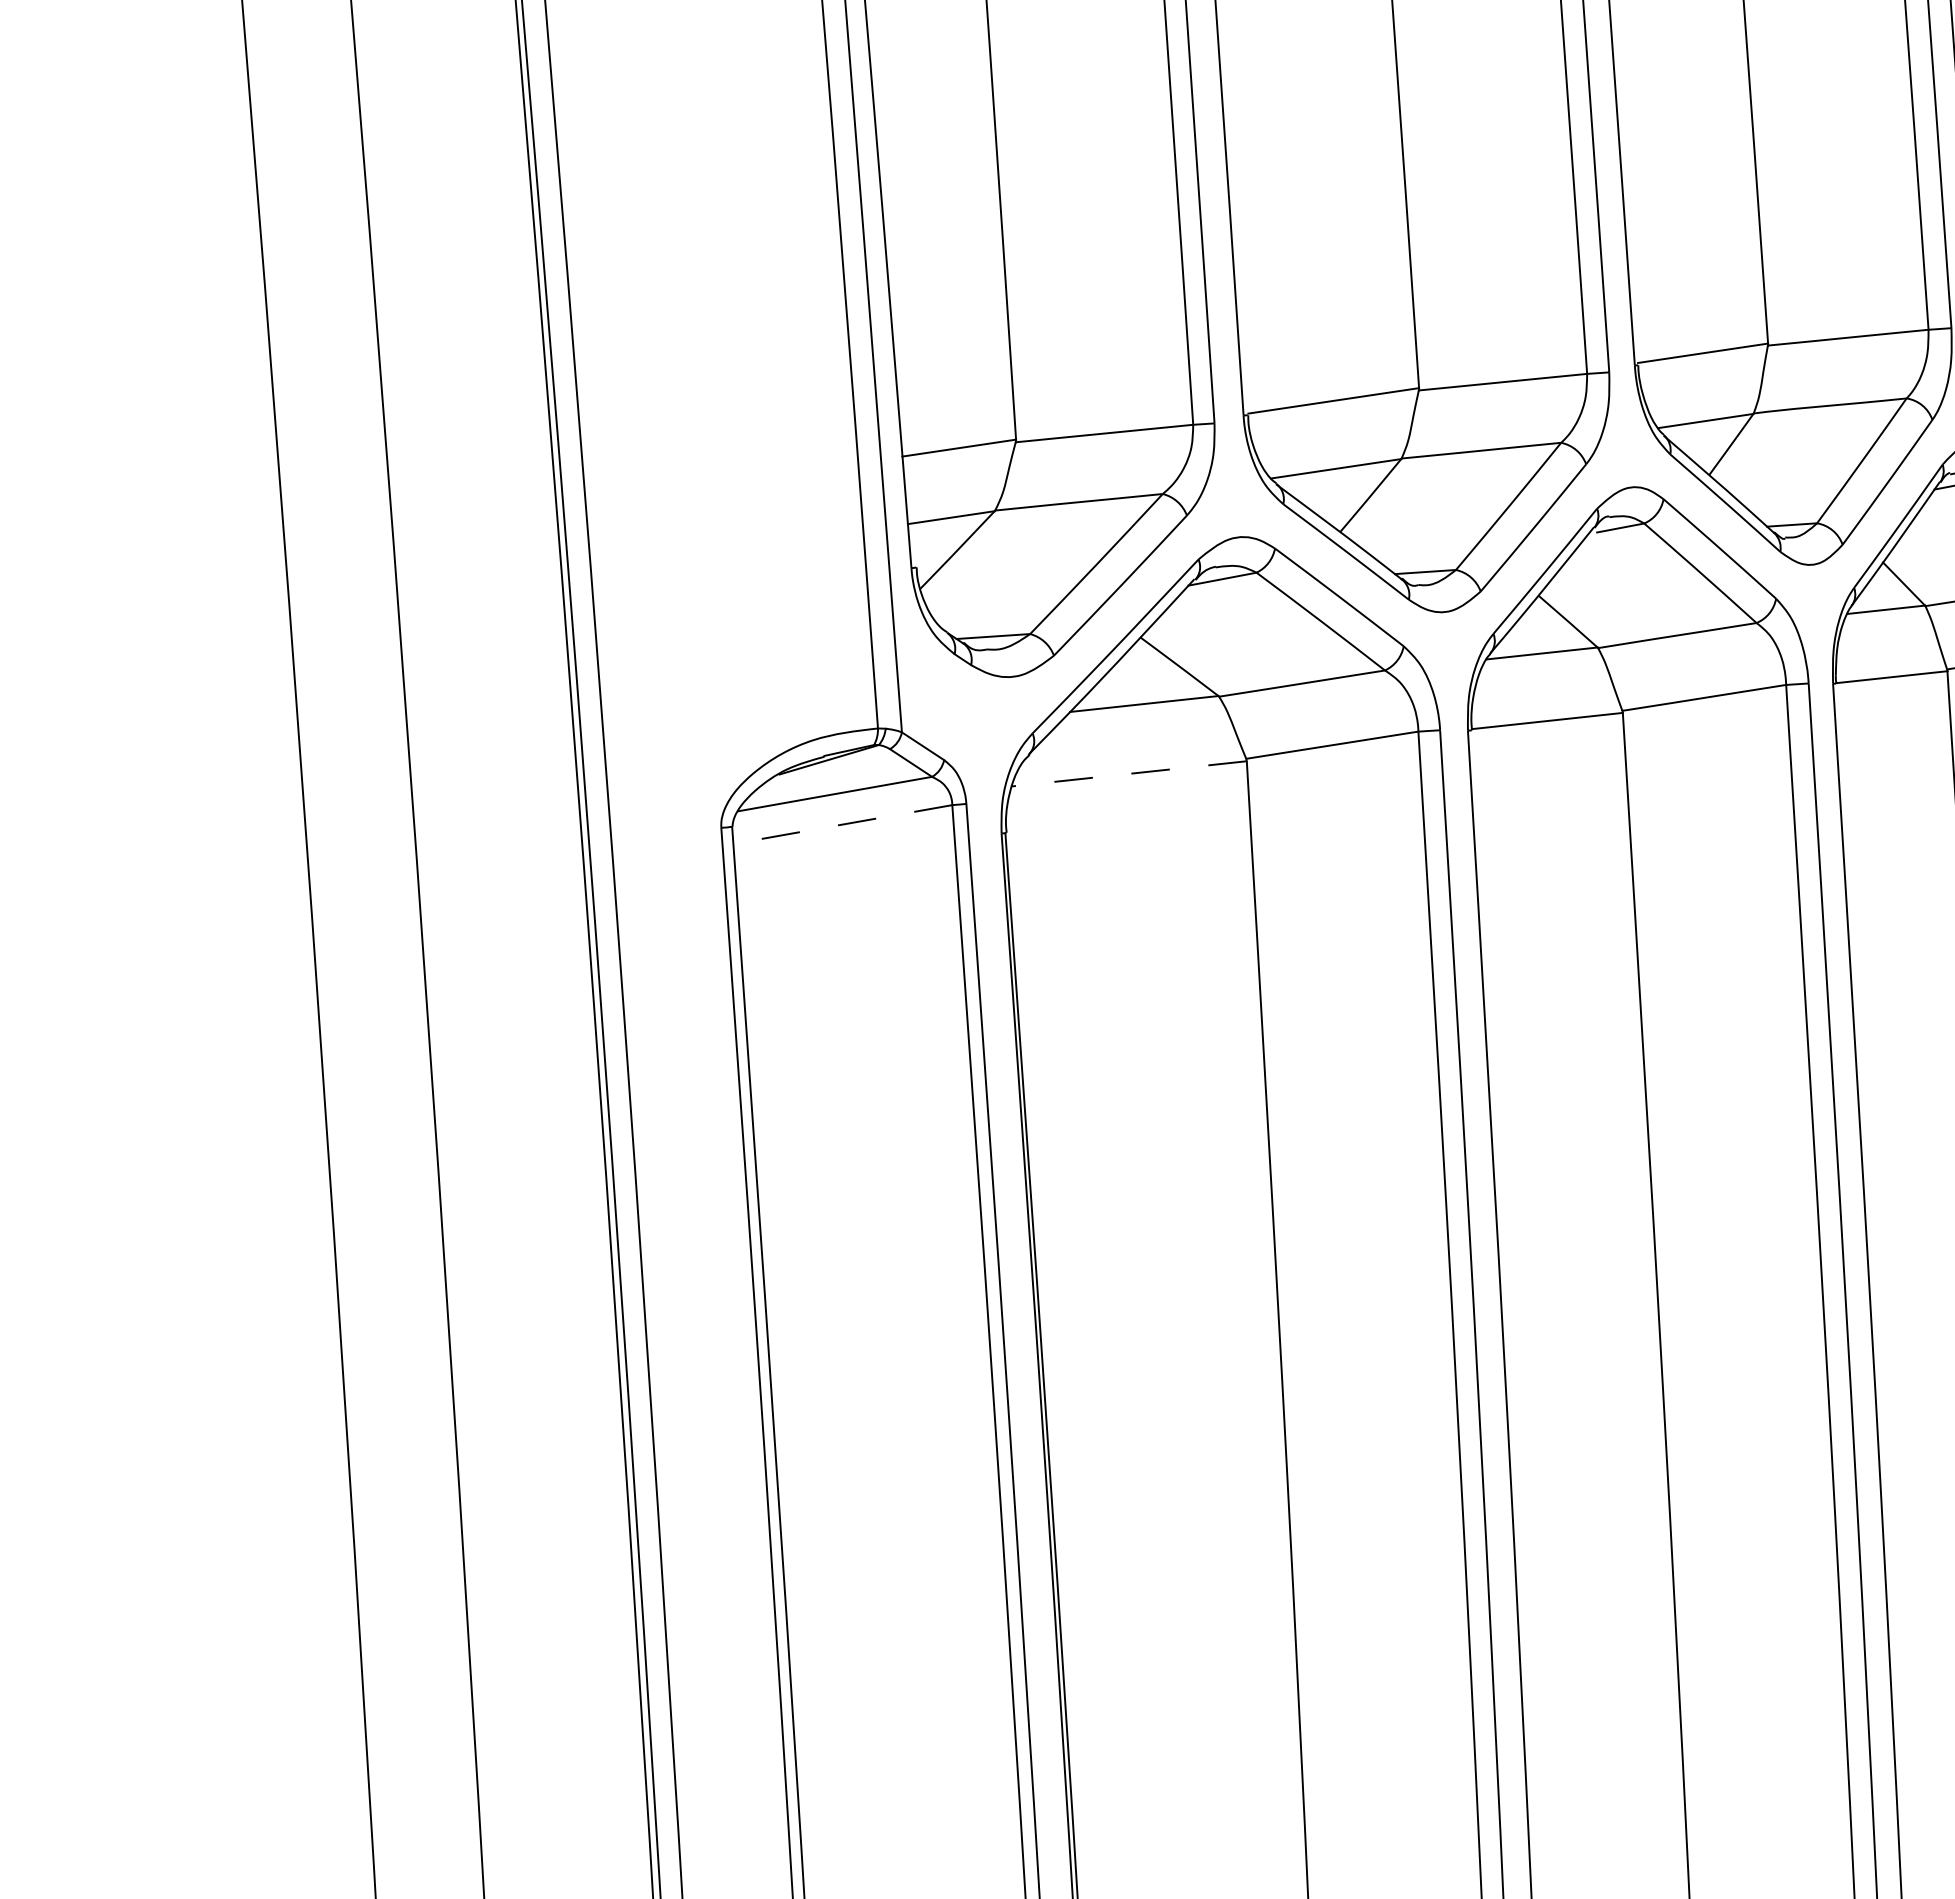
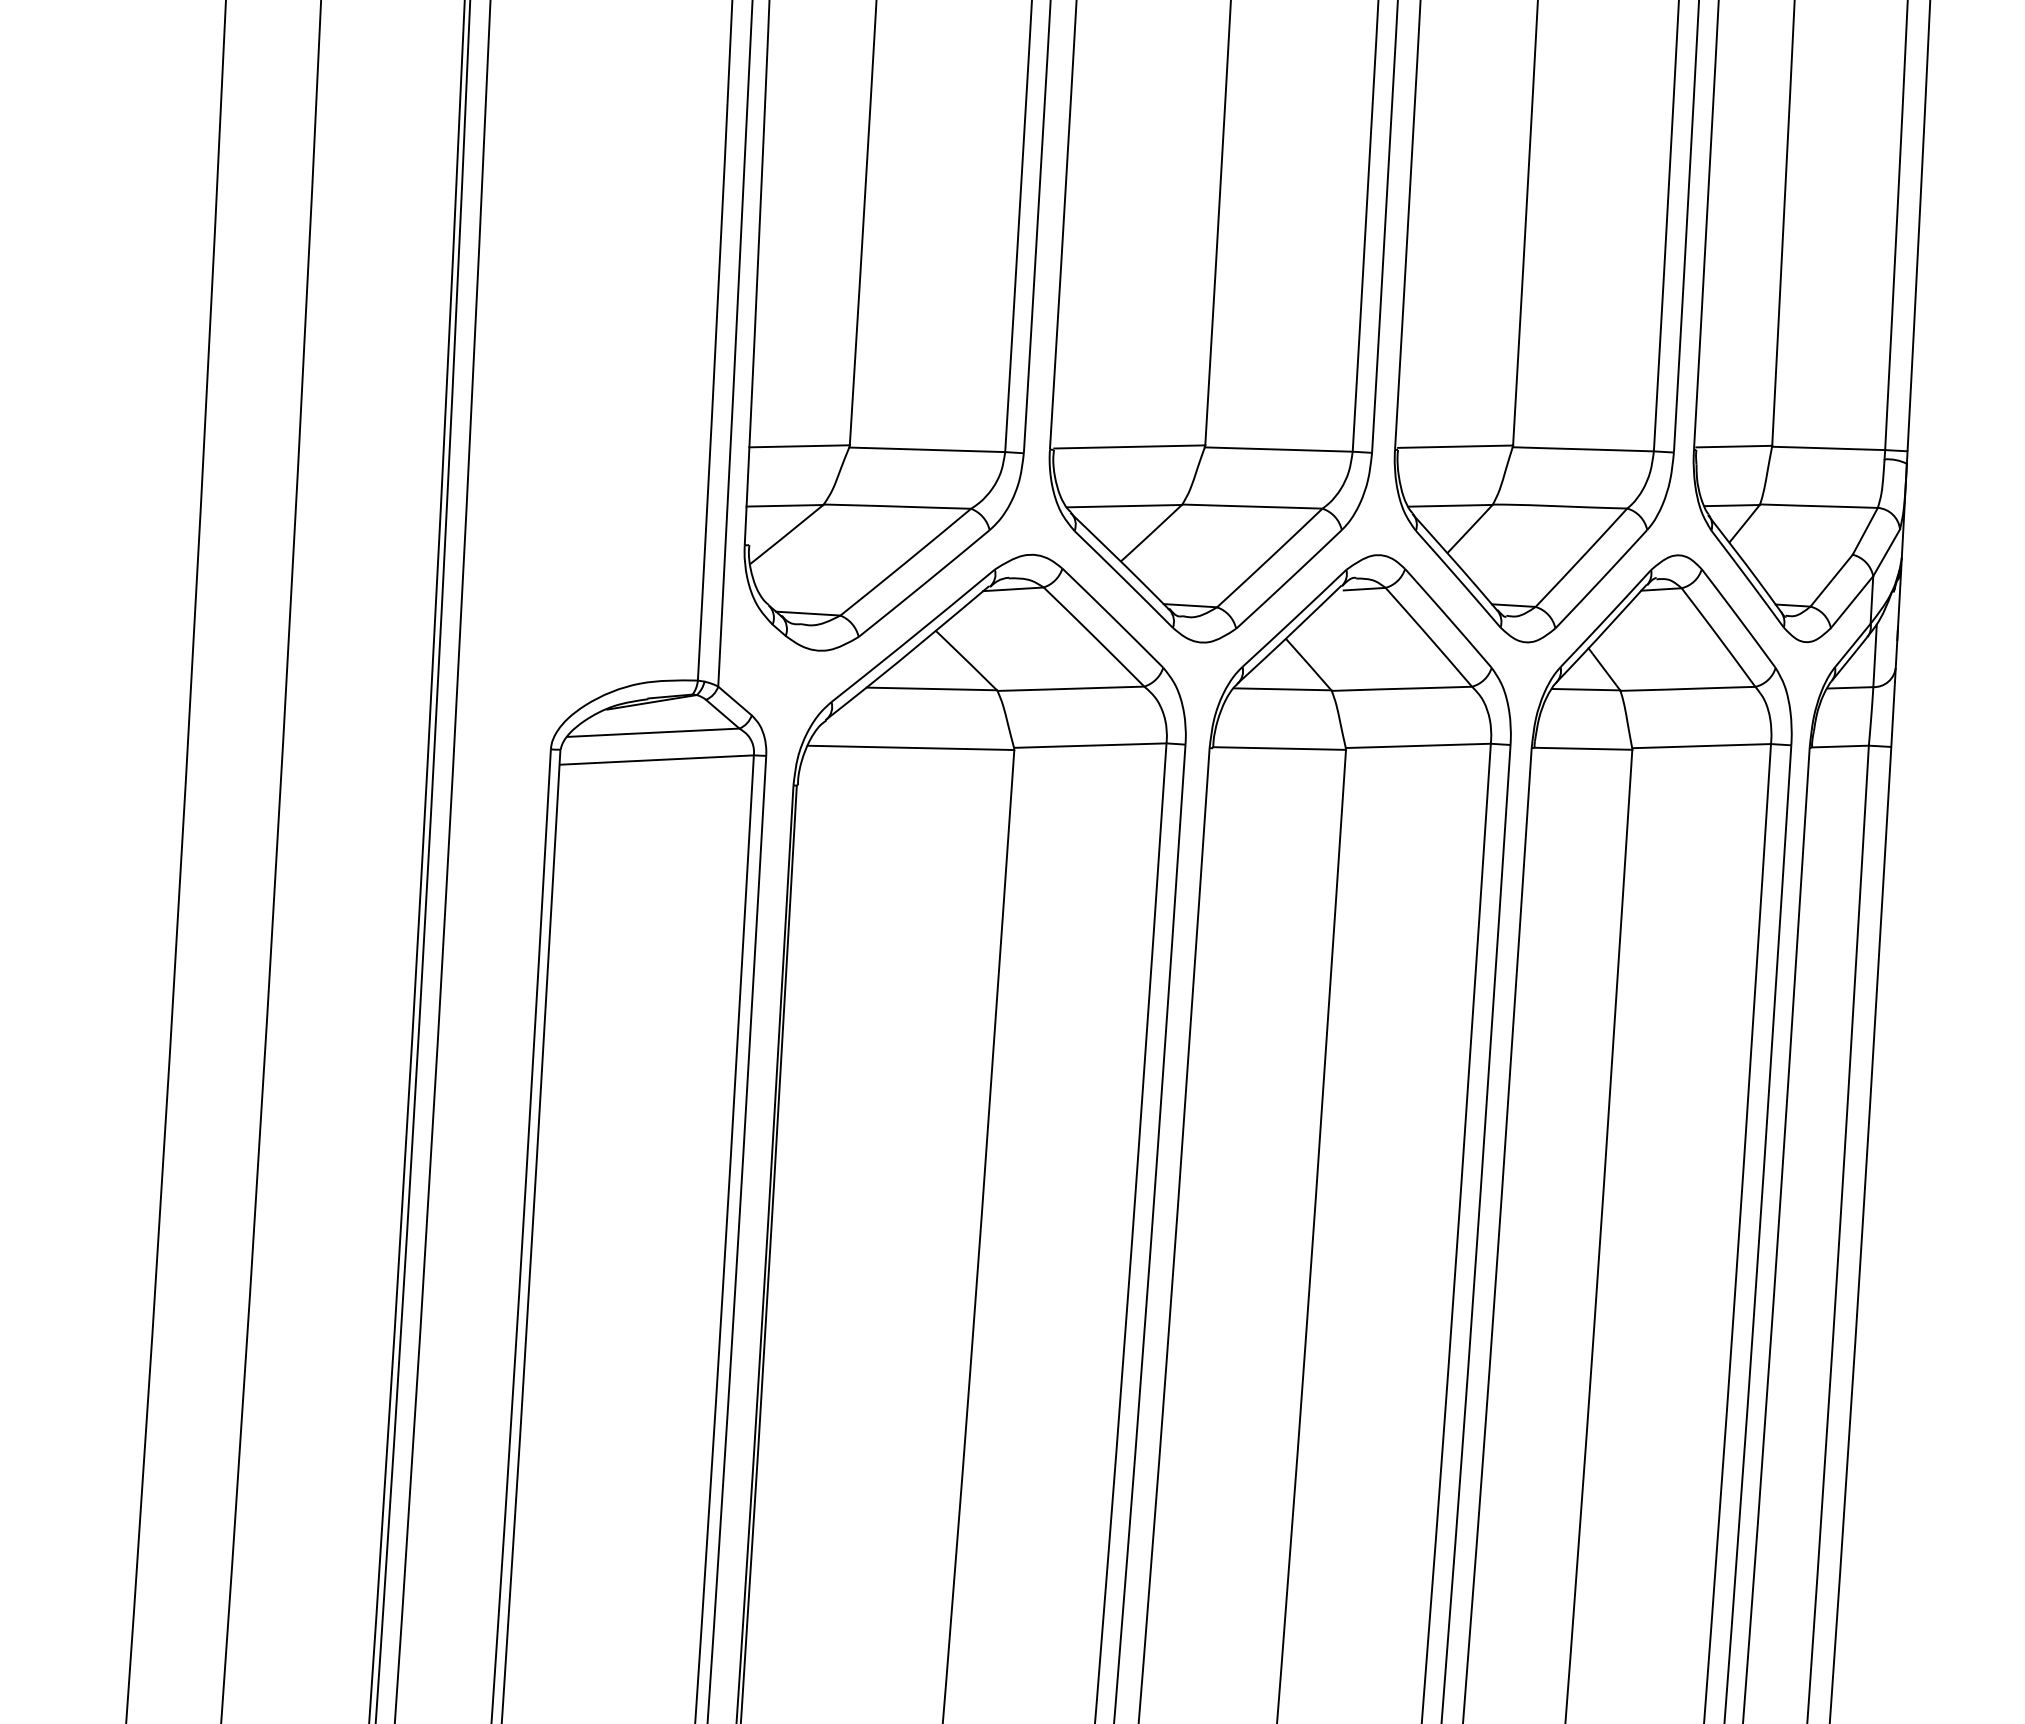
line: (1128, 773) -> (910, 747), dashed -> solid
line: (841, 825) -> (655, 760), dashed -> solid

